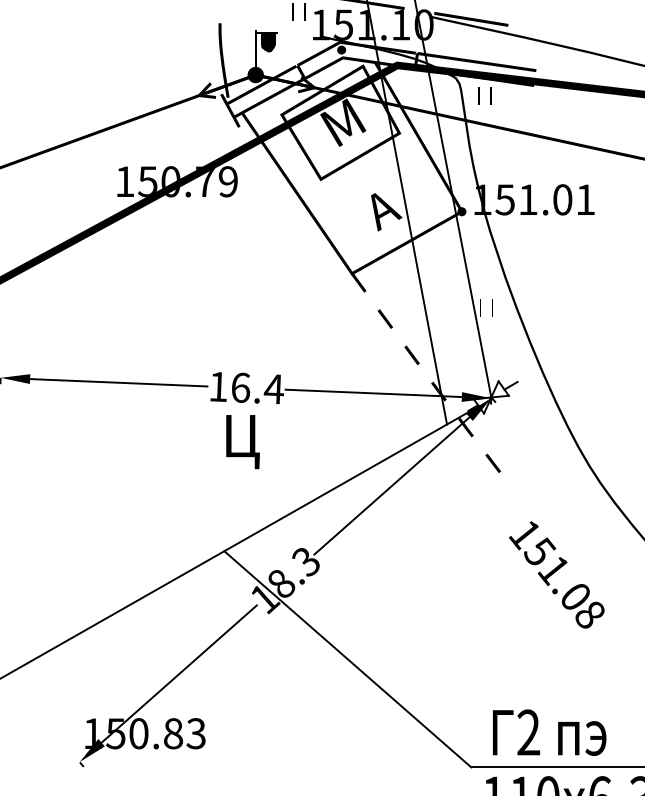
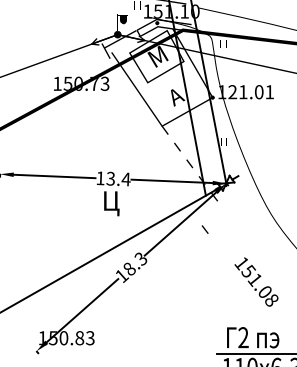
fill: (470, 18) -> (216, 8), removed
fill: (222, 59) -> (102, 27), removed
fill: (474, 70) -> (218, 32), removed
fill: (268, 98) -> (123, 45), removed
text: (227, 180) -> (104, 83), 150.79 -> 150.73
text: (504, 200) -> (232, 92), 151.01 -> 121.01
text: (240, 387) -> (110, 178), 16.4 -> 13.4
part: (491, 463) -> (204, 229), moved
text: (556, 573) -> (256, 281), moved
line: (348, 658) -> (160, 303), removed

